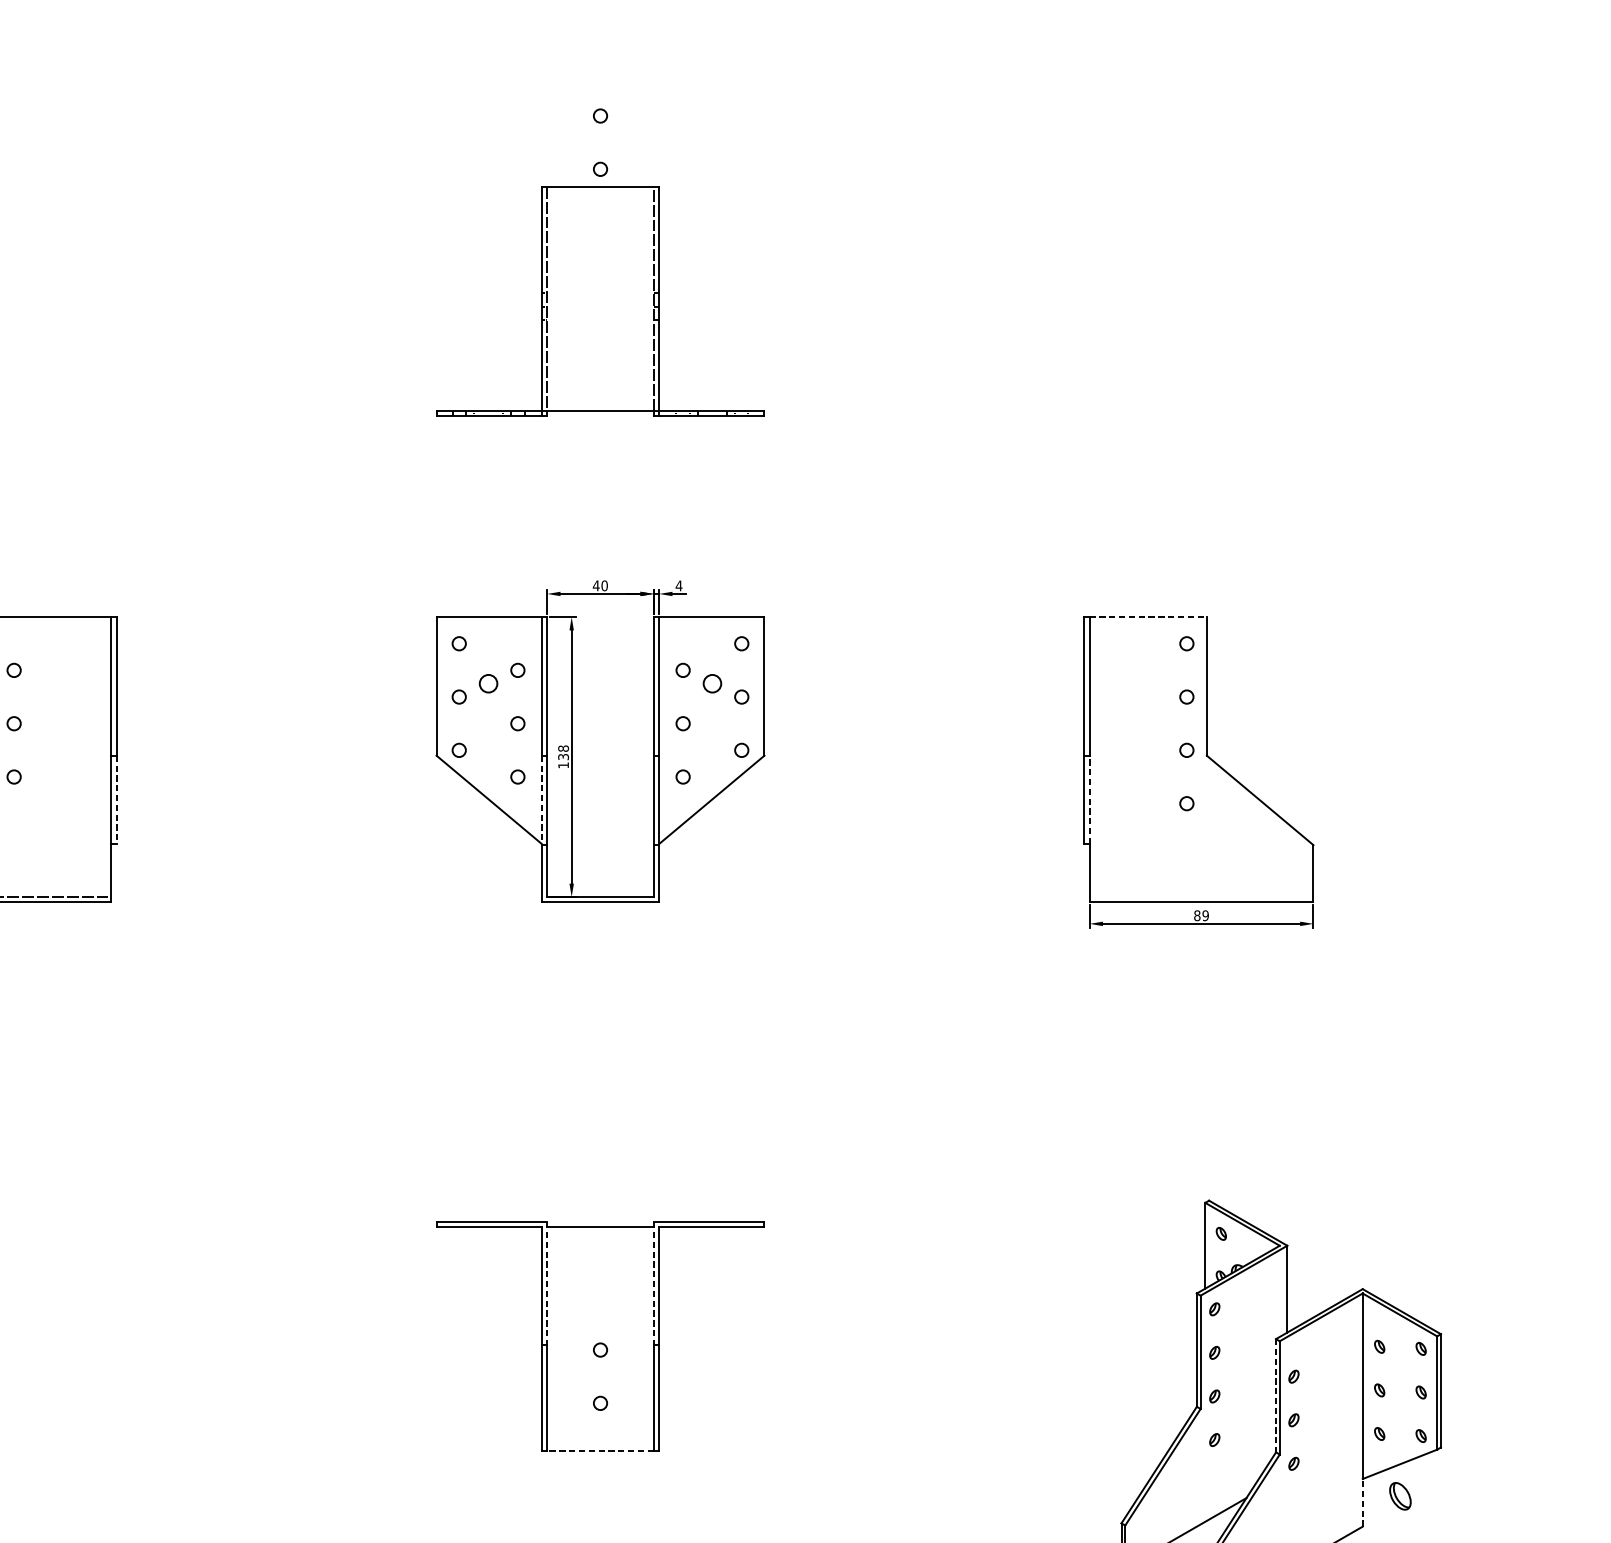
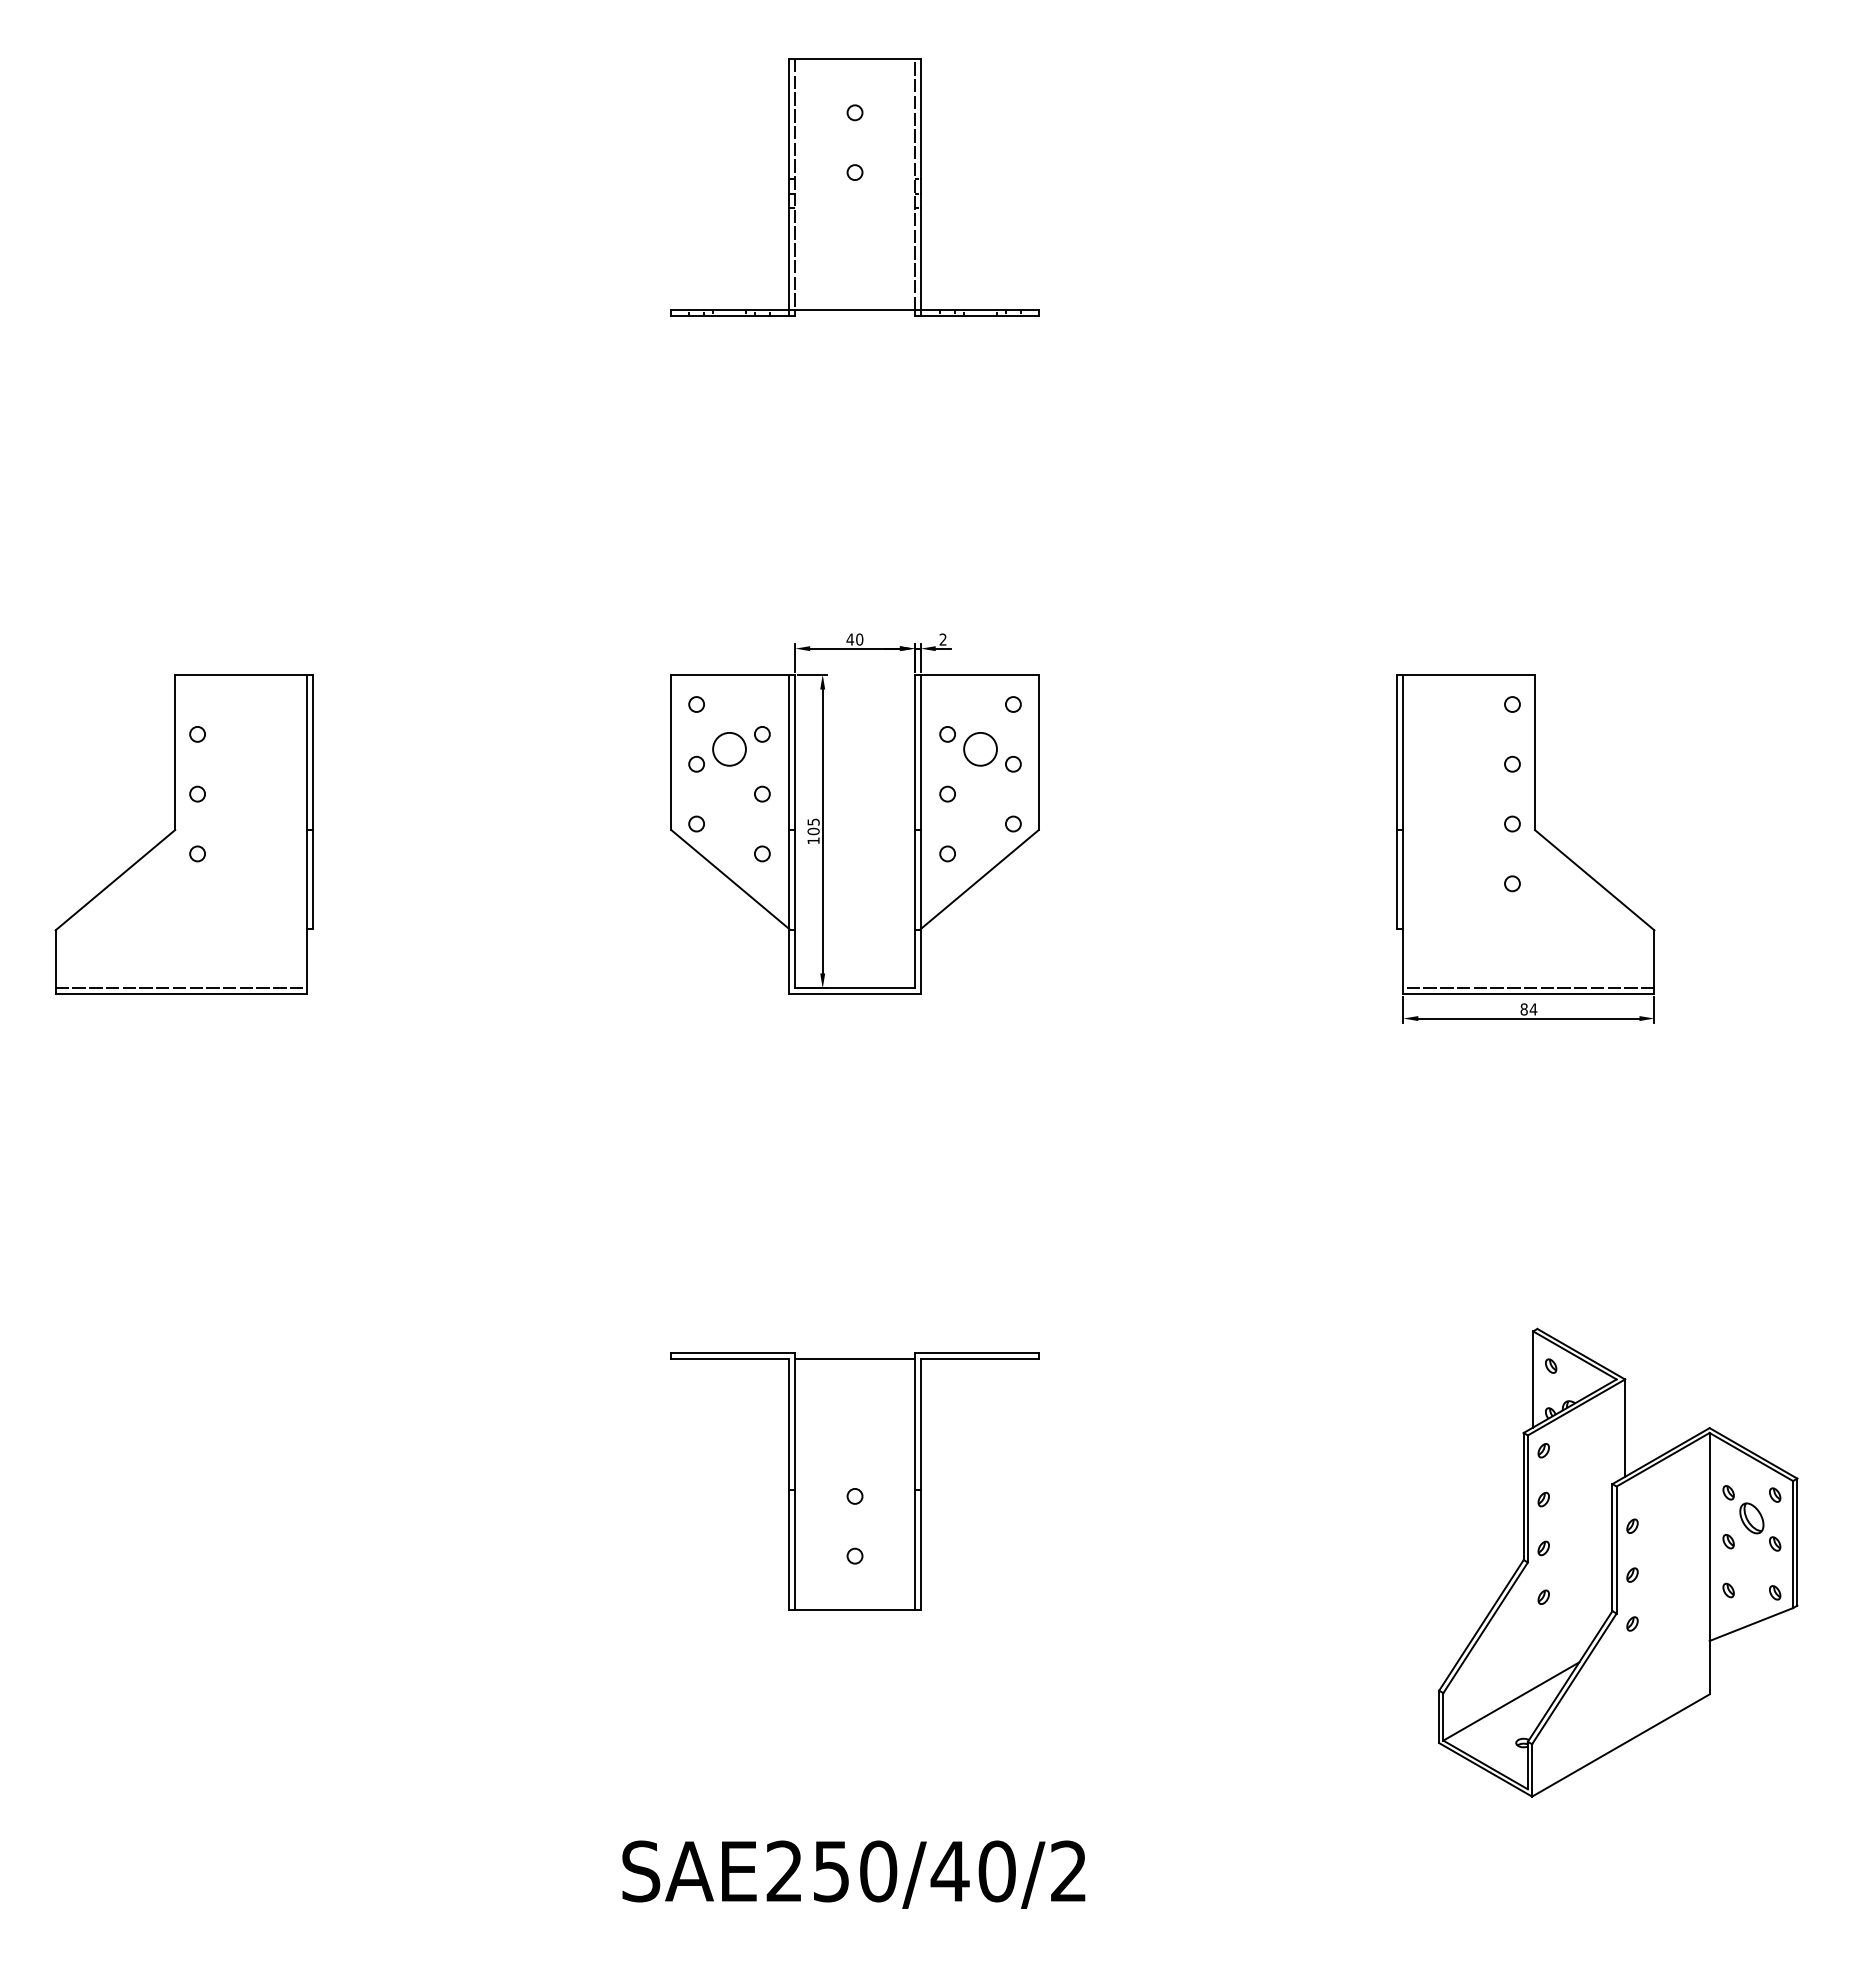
part: (600, 301) -> (854, 187), moved
text: (678, 585) -> (942, 639), 4 -> 2
line: (1148, 617) -> (1469, 674), dashed -> solid
circle: (488, 683) -> (729, 748), size x1.67
circle: (712, 683) -> (980, 748), size x1.67
text: (563, 752) -> (813, 826), 138 -> 105
line: (116, 799) -> (312, 879), dashed -> solid
line: (1089, 799) -> (1403, 879), dashed -> solid
line: (542, 800) -> (789, 880), dashed -> solid
line: (1201, 897) -> (1528, 988), added
text: (1205, 915) -> (1533, 1009), 89 -> 84
line: (547, 1283) -> (795, 1421), dashed -> solid
line: (653, 1283) -> (914, 1421), dashed -> solid
line: (1276, 1395) -> (1612, 1547), dashed -> solid
line: (600, 1450) -> (855, 1609), dashed -> solid
part: (1400, 1496) -> (1751, 1518), moved
line: (1362, 1502) -> (1709, 1667), dashed -> solid

